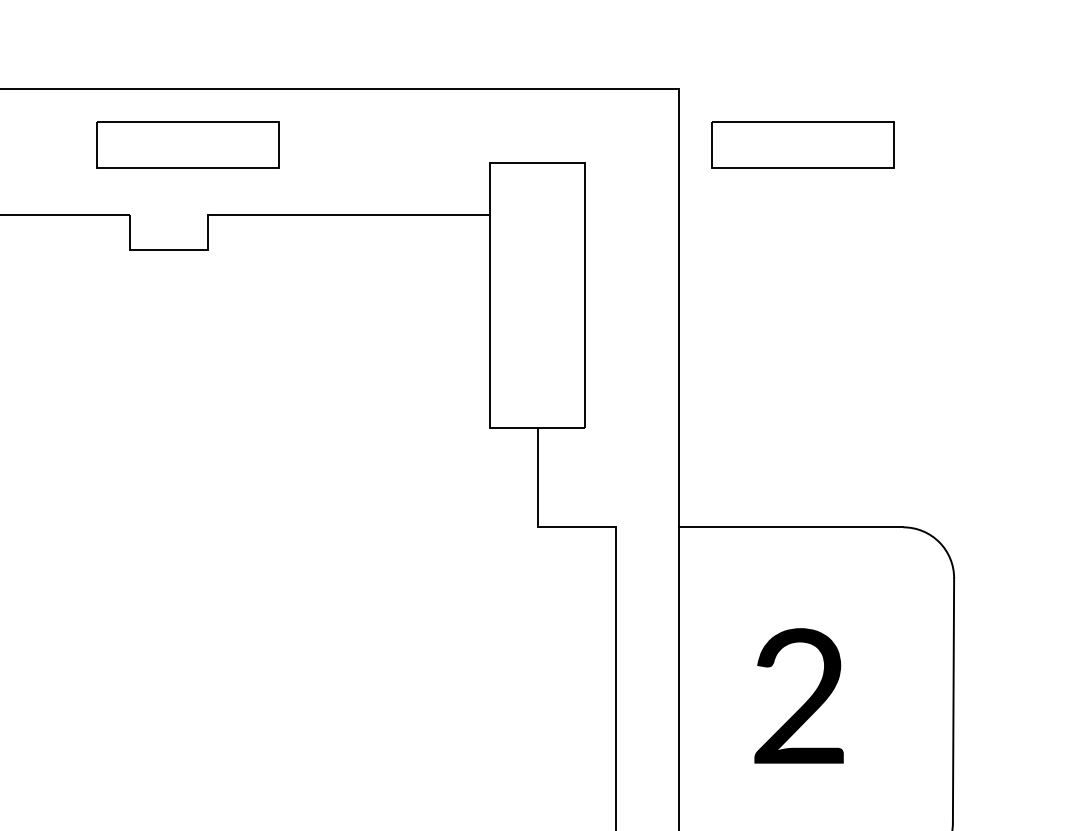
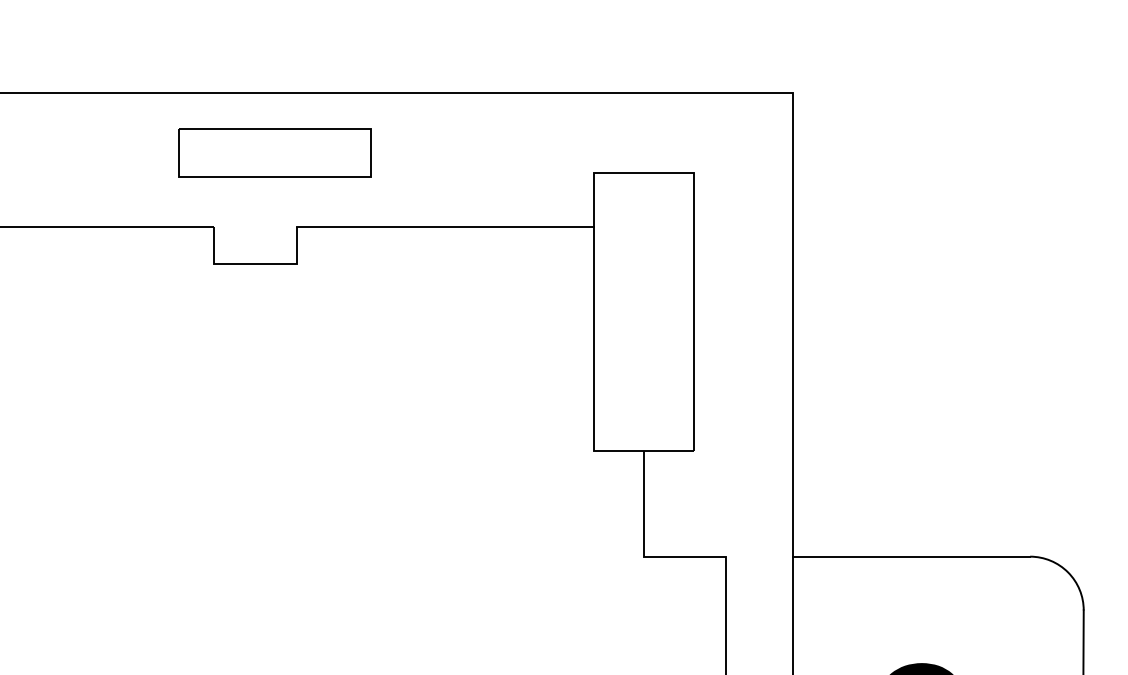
part: (802, 144) -> (923, 152), removed

